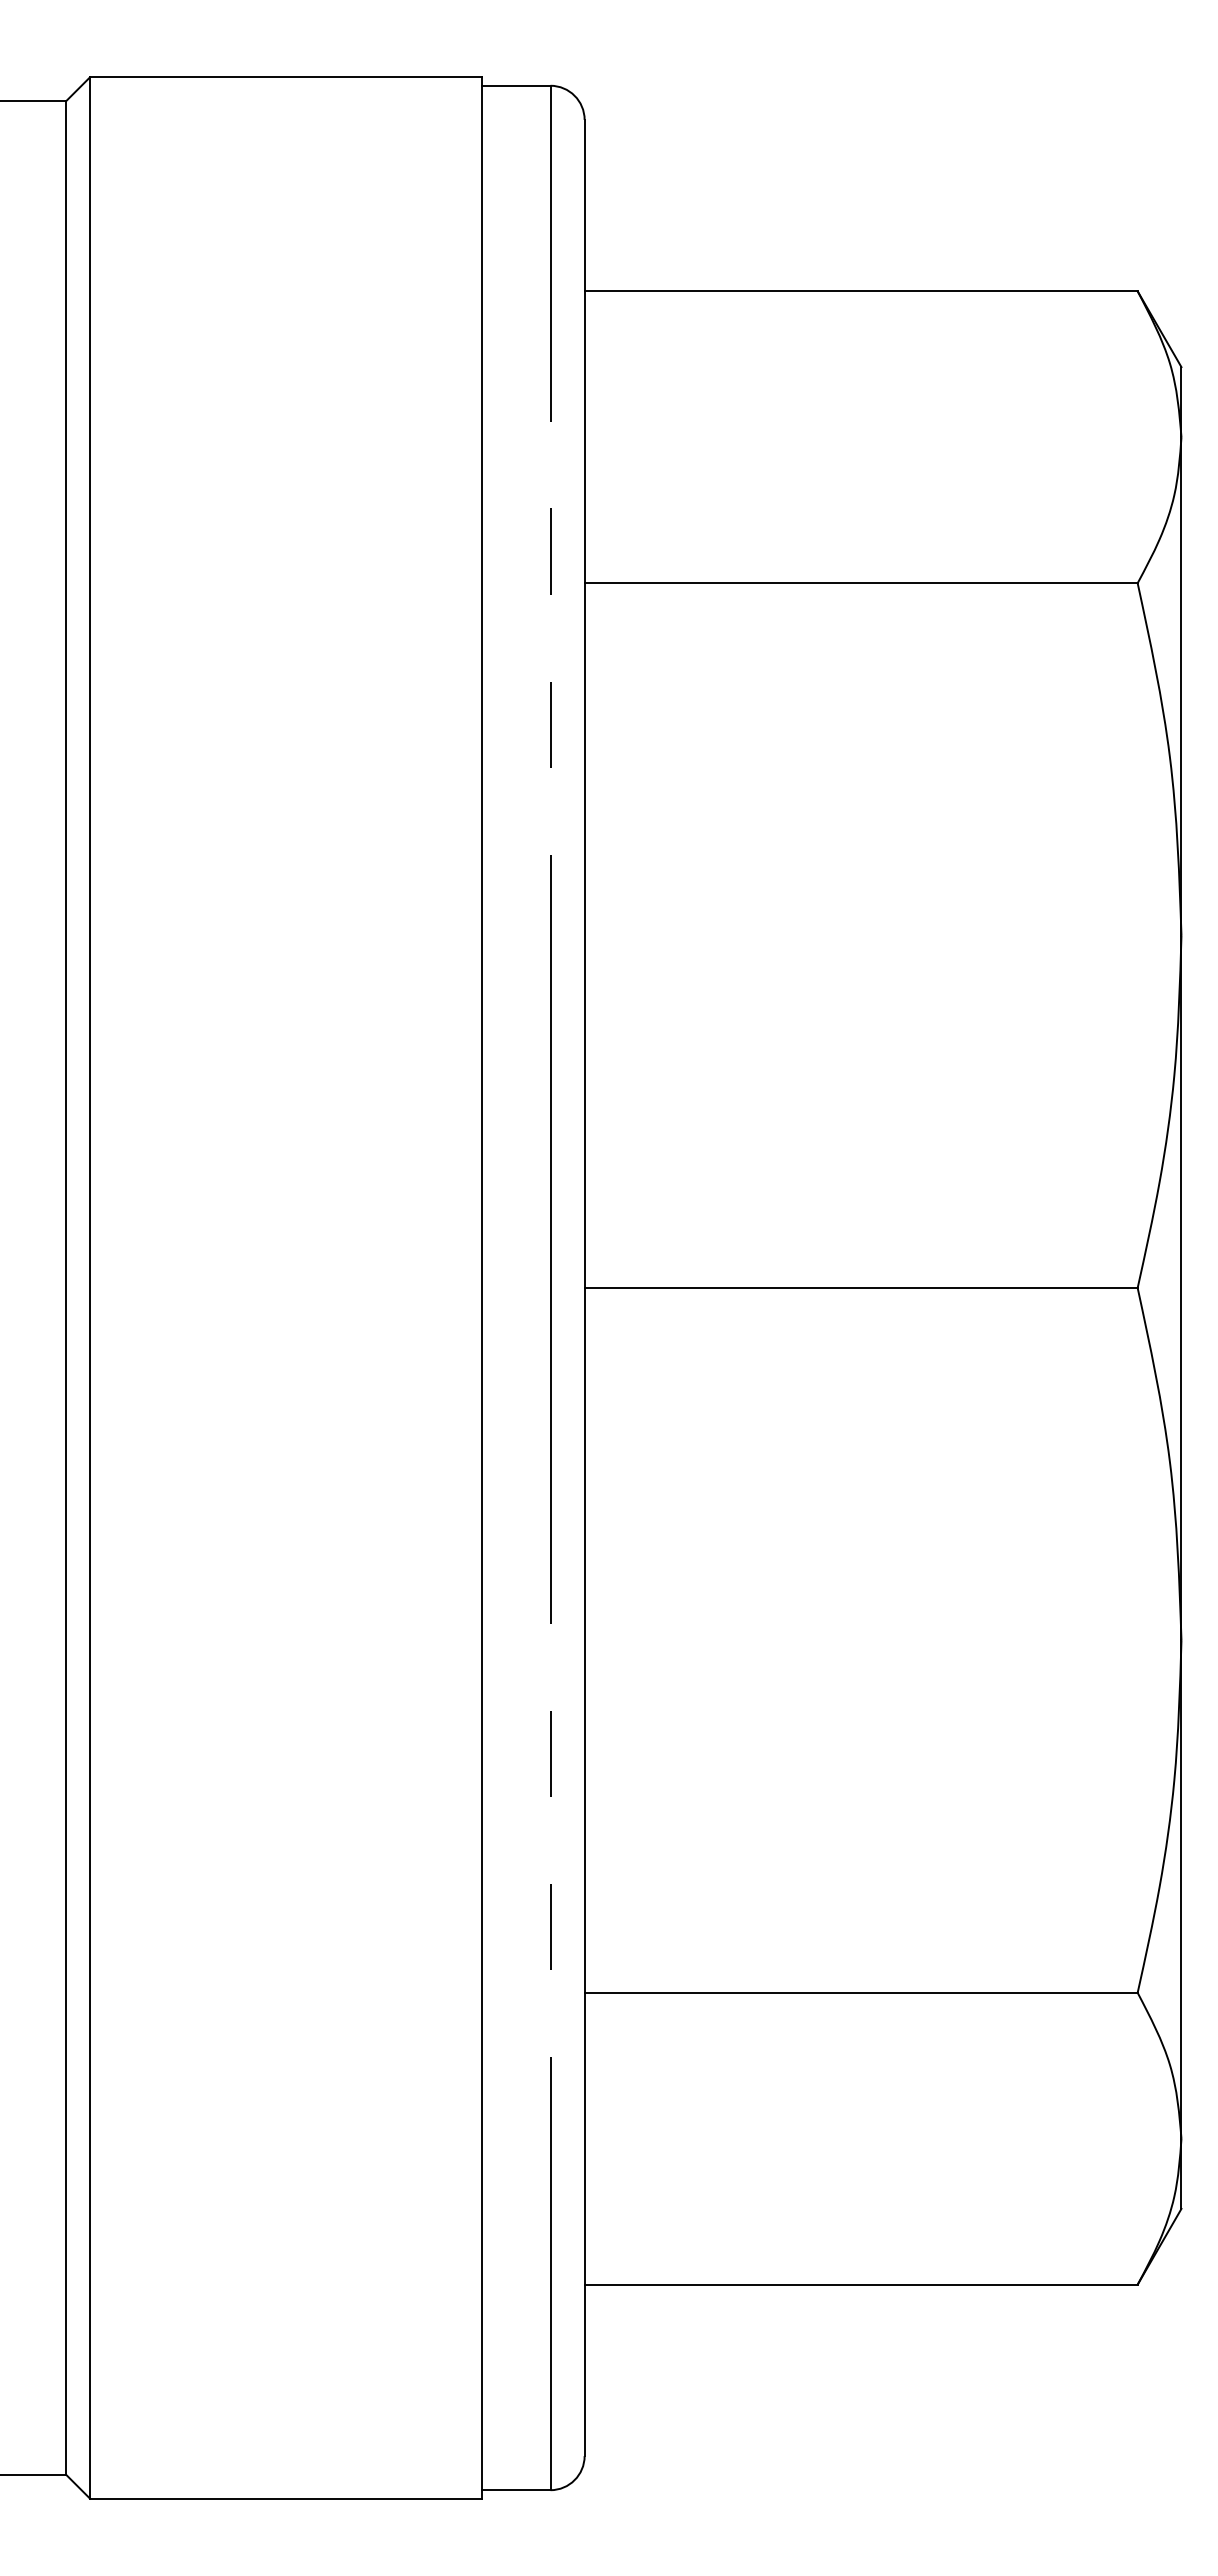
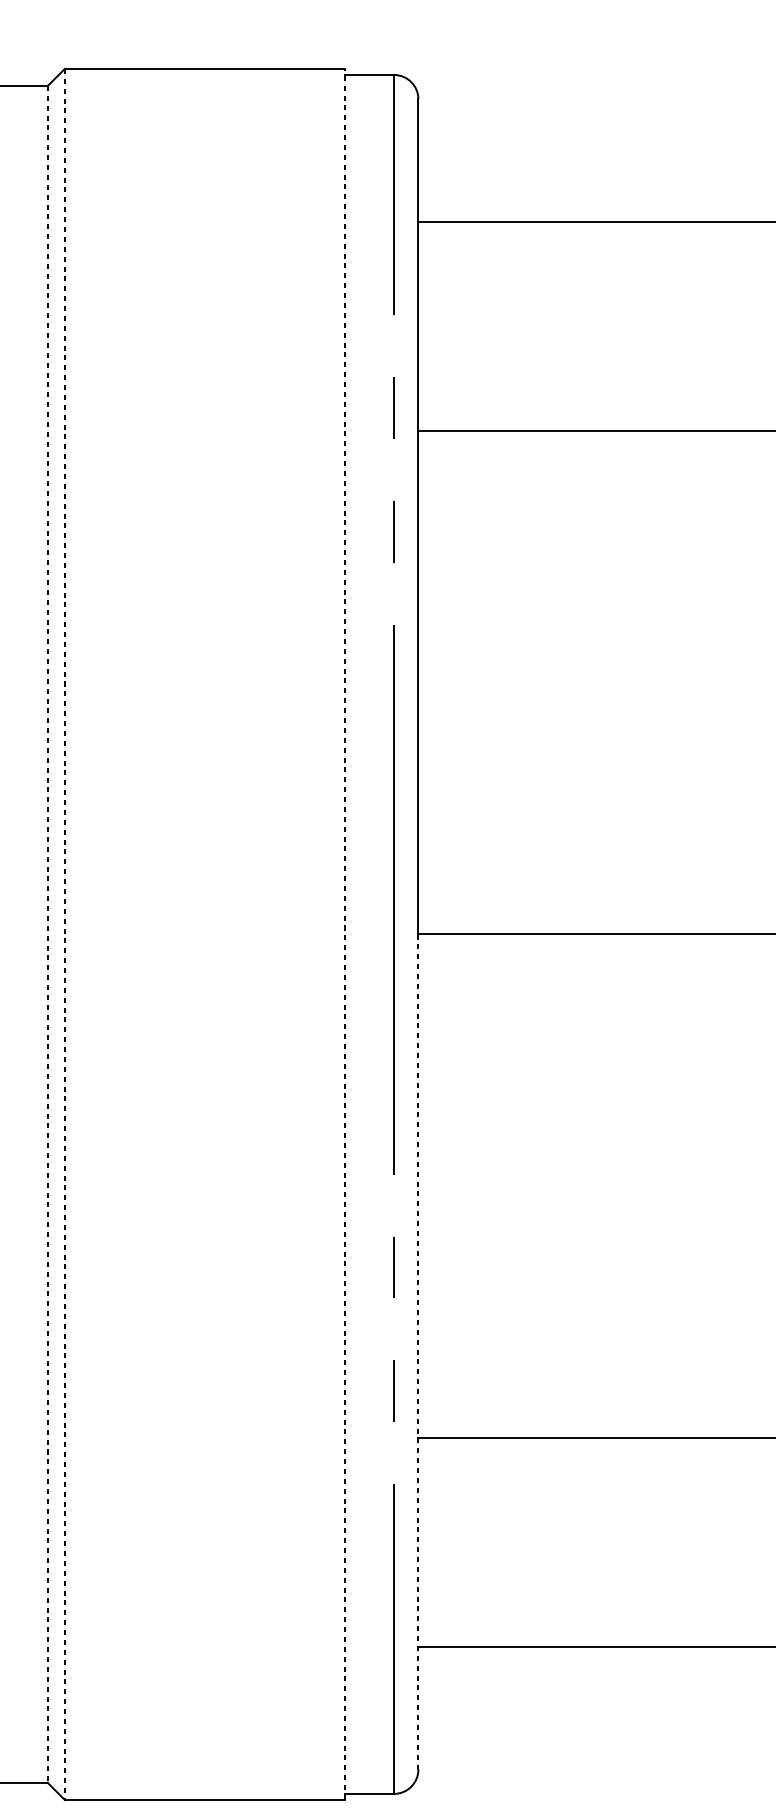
line: (66, 1287) -> (48, 934), solid -> dashed
line: (90, 1287) -> (65, 934), solid -> dashed
line: (482, 1287) -> (345, 934), solid -> dashed
line: (584, 1871) -> (418, 1351), solid -> dashed

